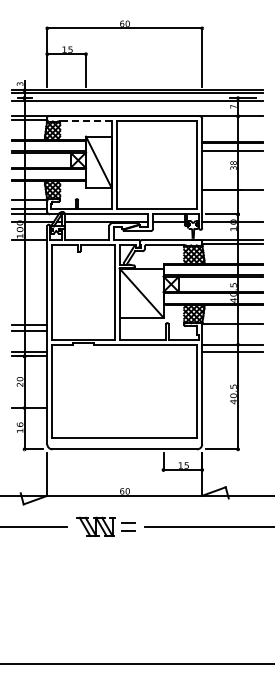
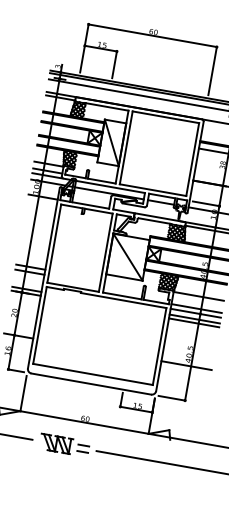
line: (86, 121) -> (107, 107), dashed -> solid
line: (232, 339) -> (196, 308), added
line: (232, 356) -> (194, 322), added
line: (232, 408) -> (186, 365), added

